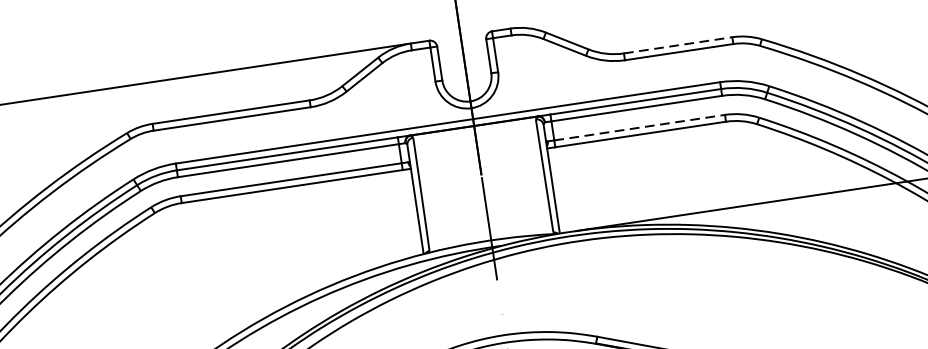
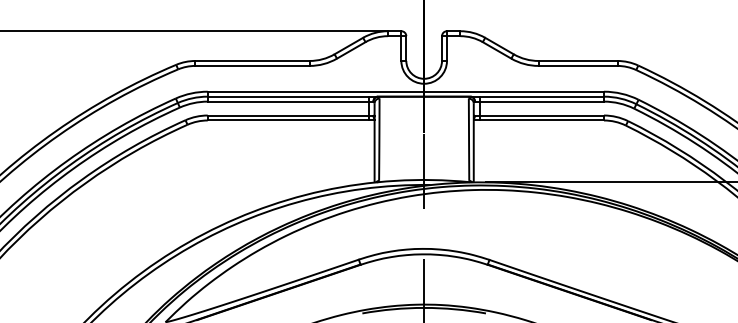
line: (678, 44) -> (578, 60), dashed -> solid
line: (640, 127) -> (542, 115), dashed -> solid

